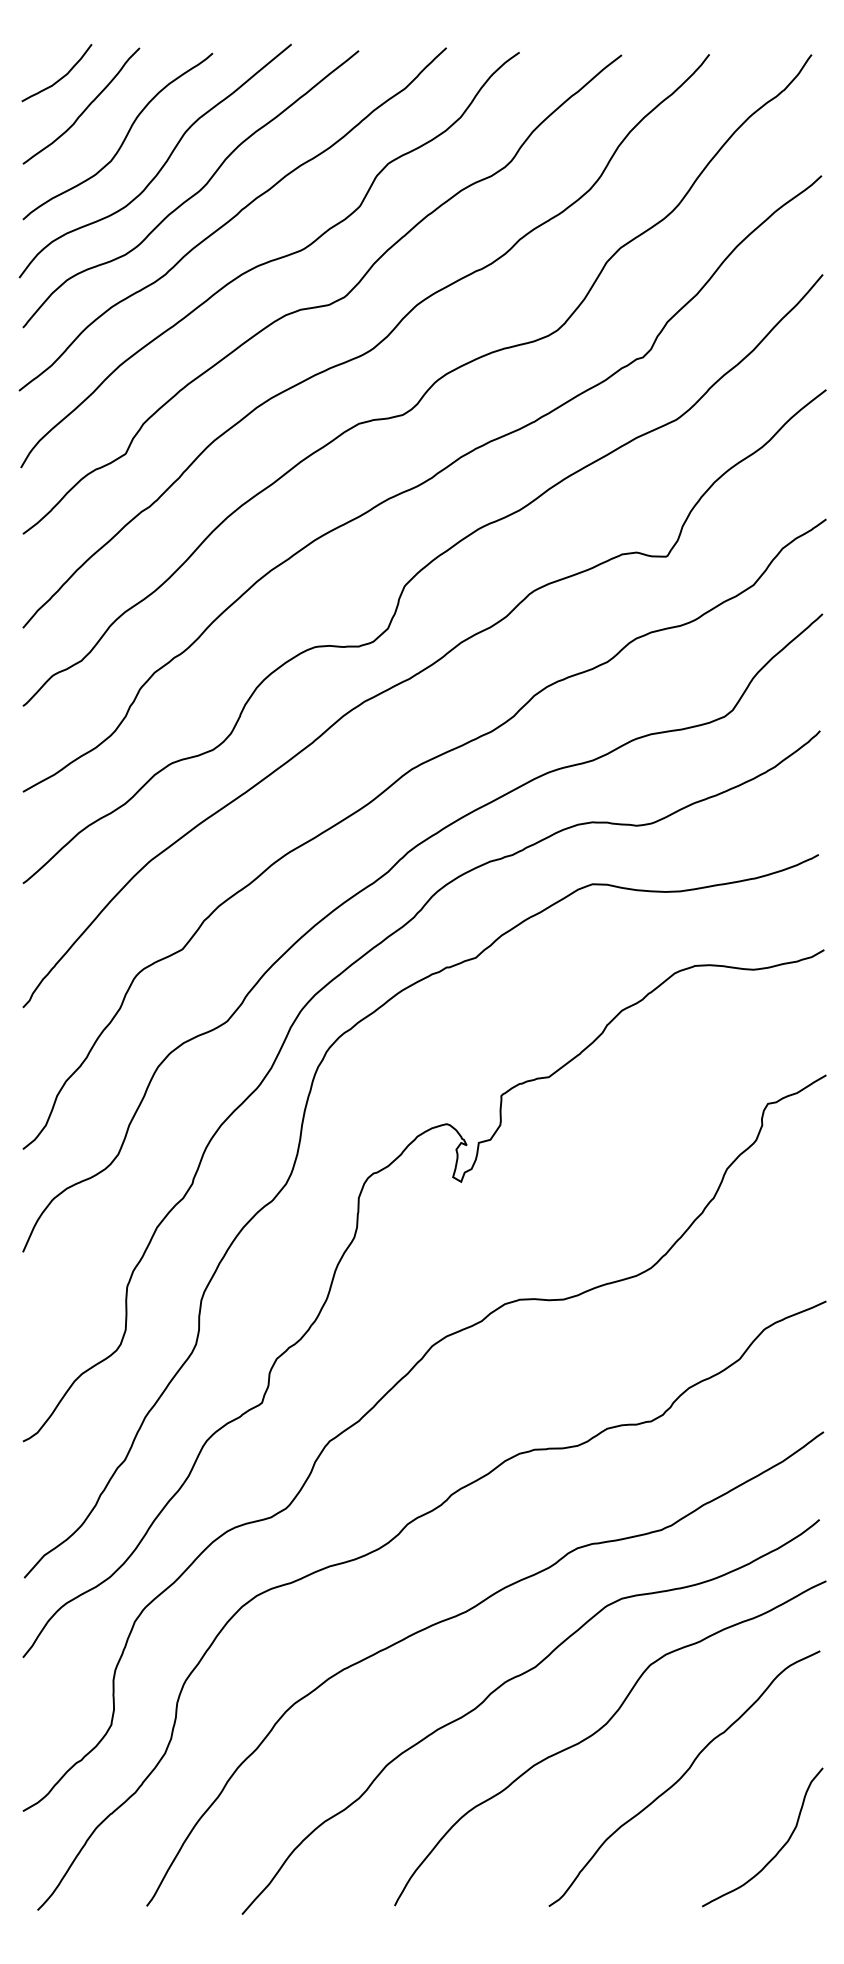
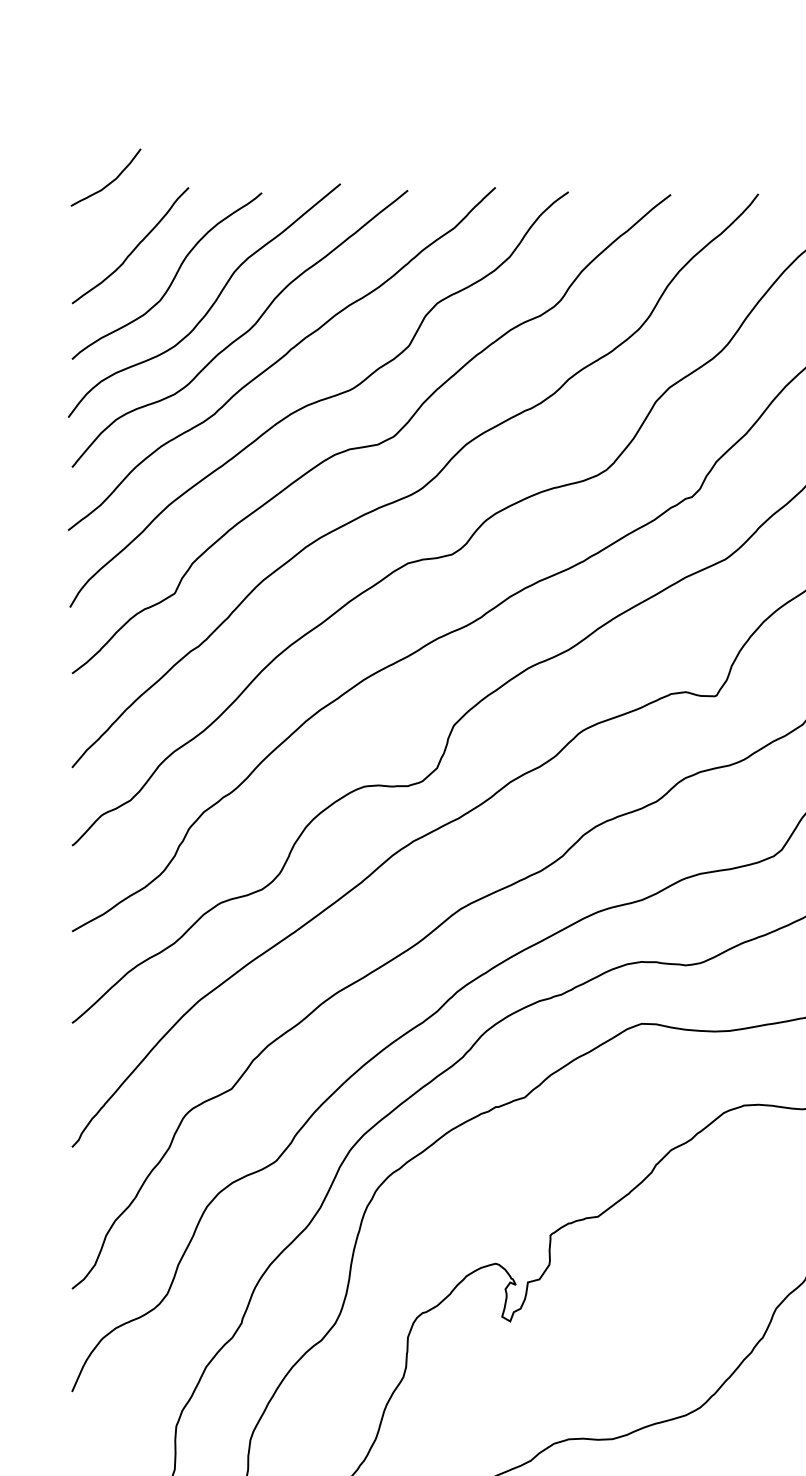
curve: (59, 78) -> (108, 183), moved

